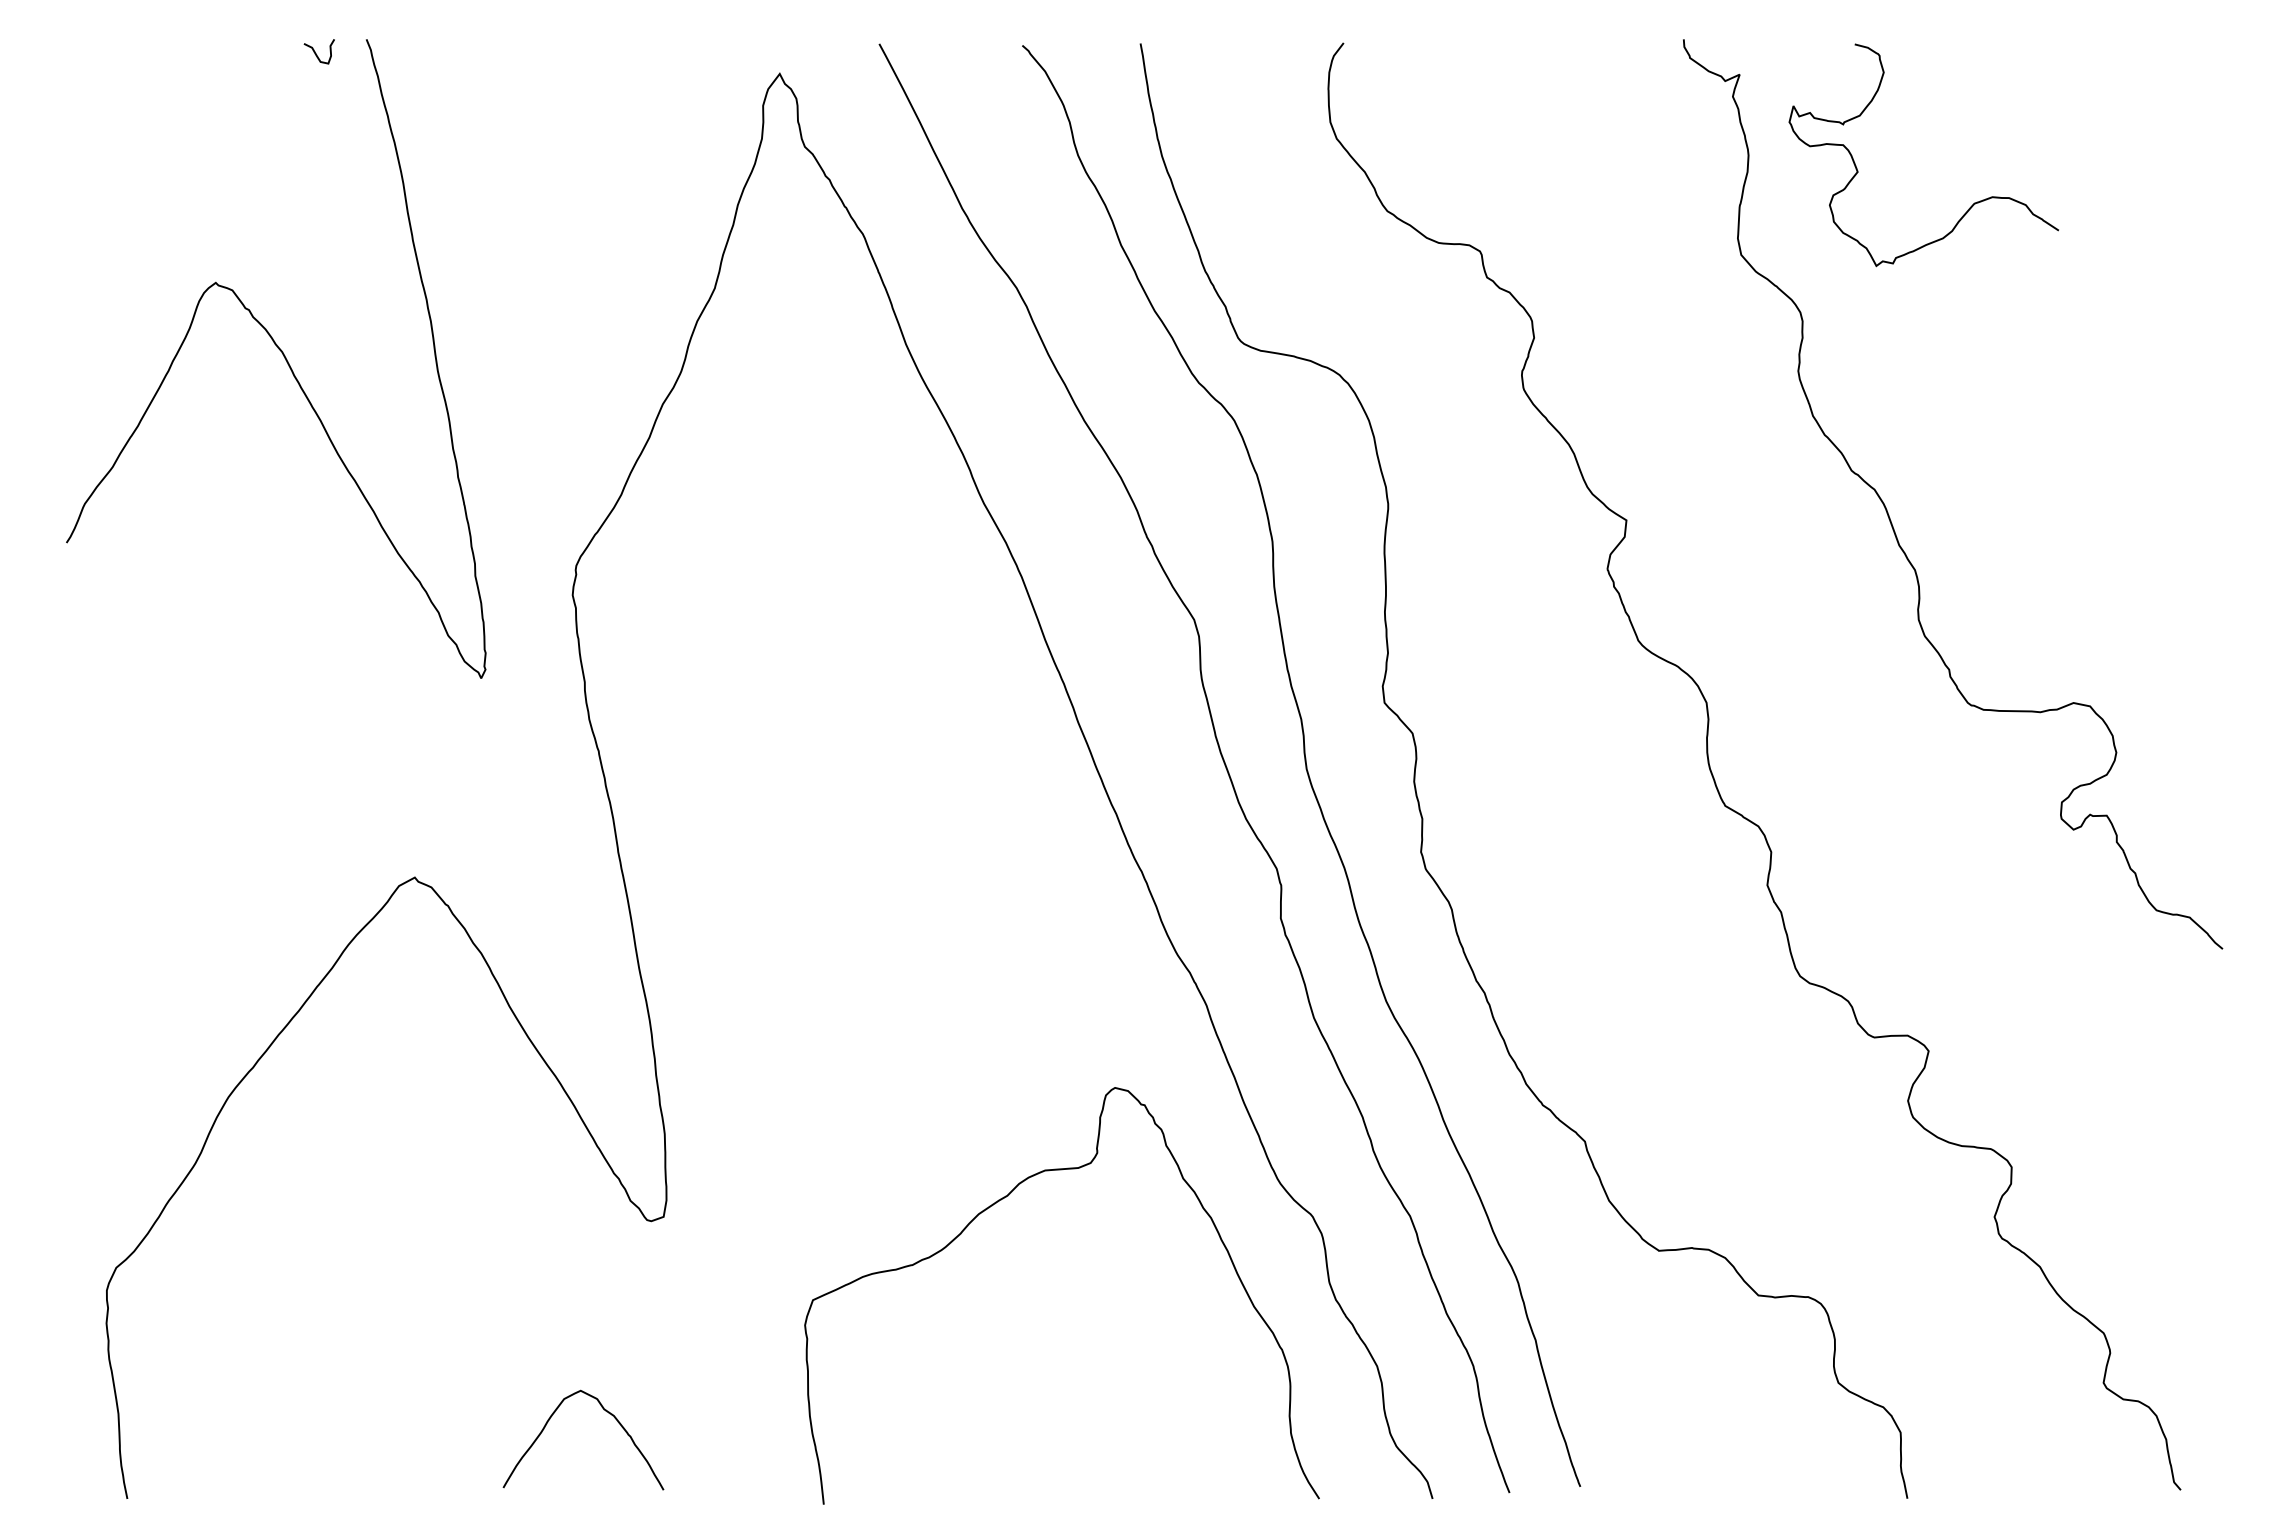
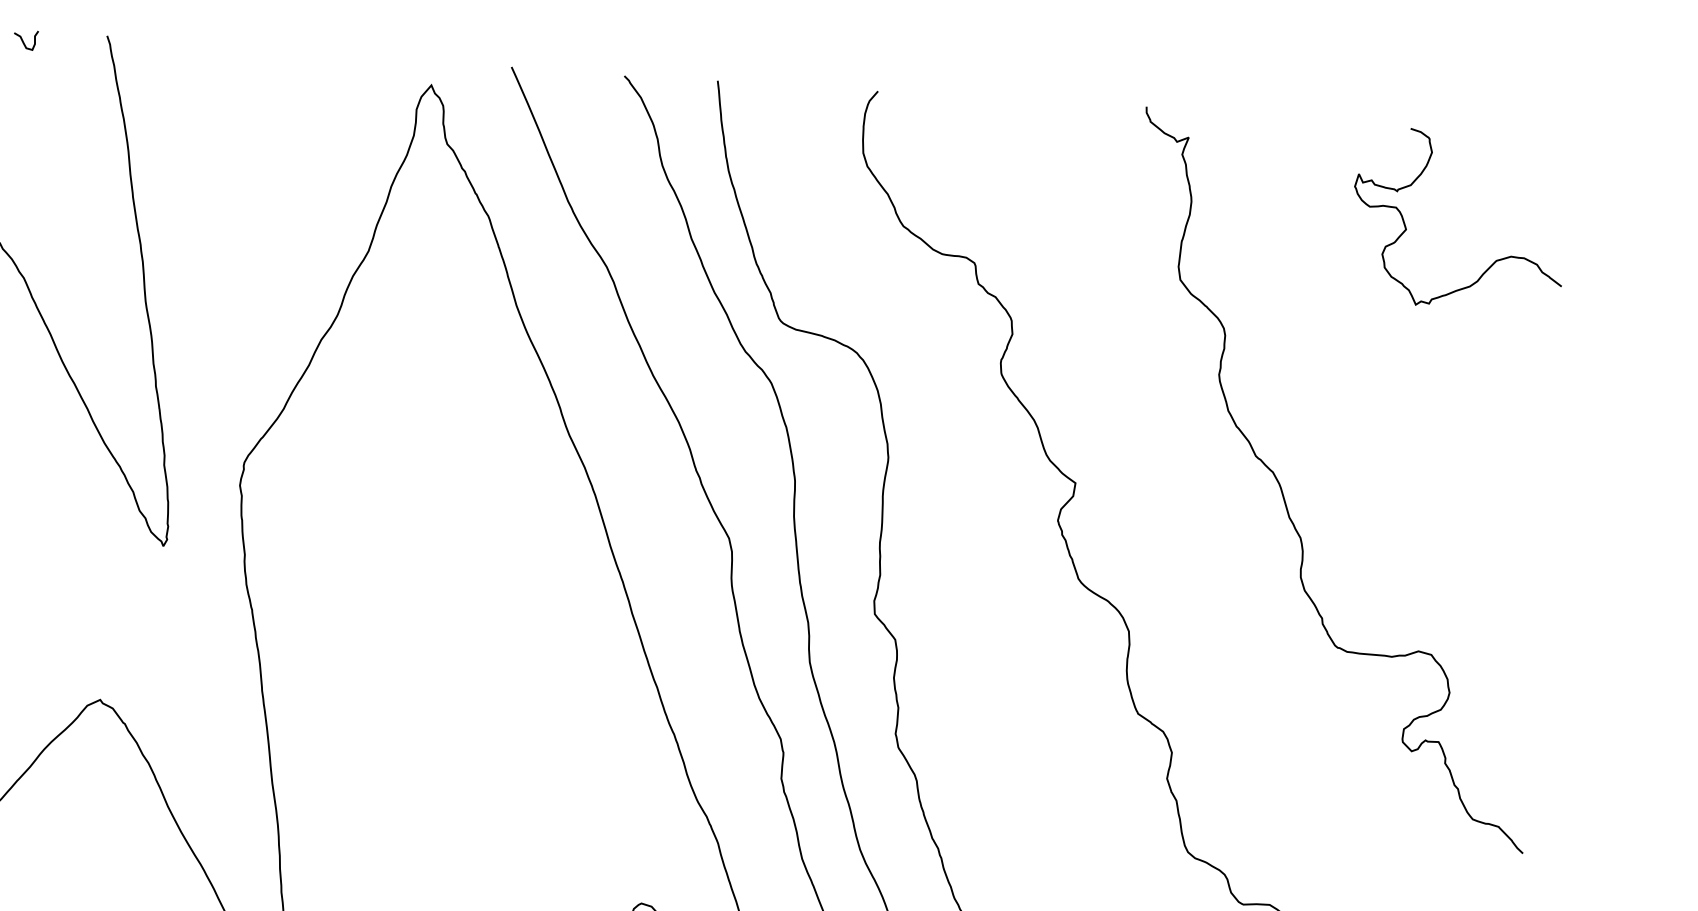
curve: (316, 53) -> (23, 41), moved
curve: (1858, 170) -> (1406, 228), moved

